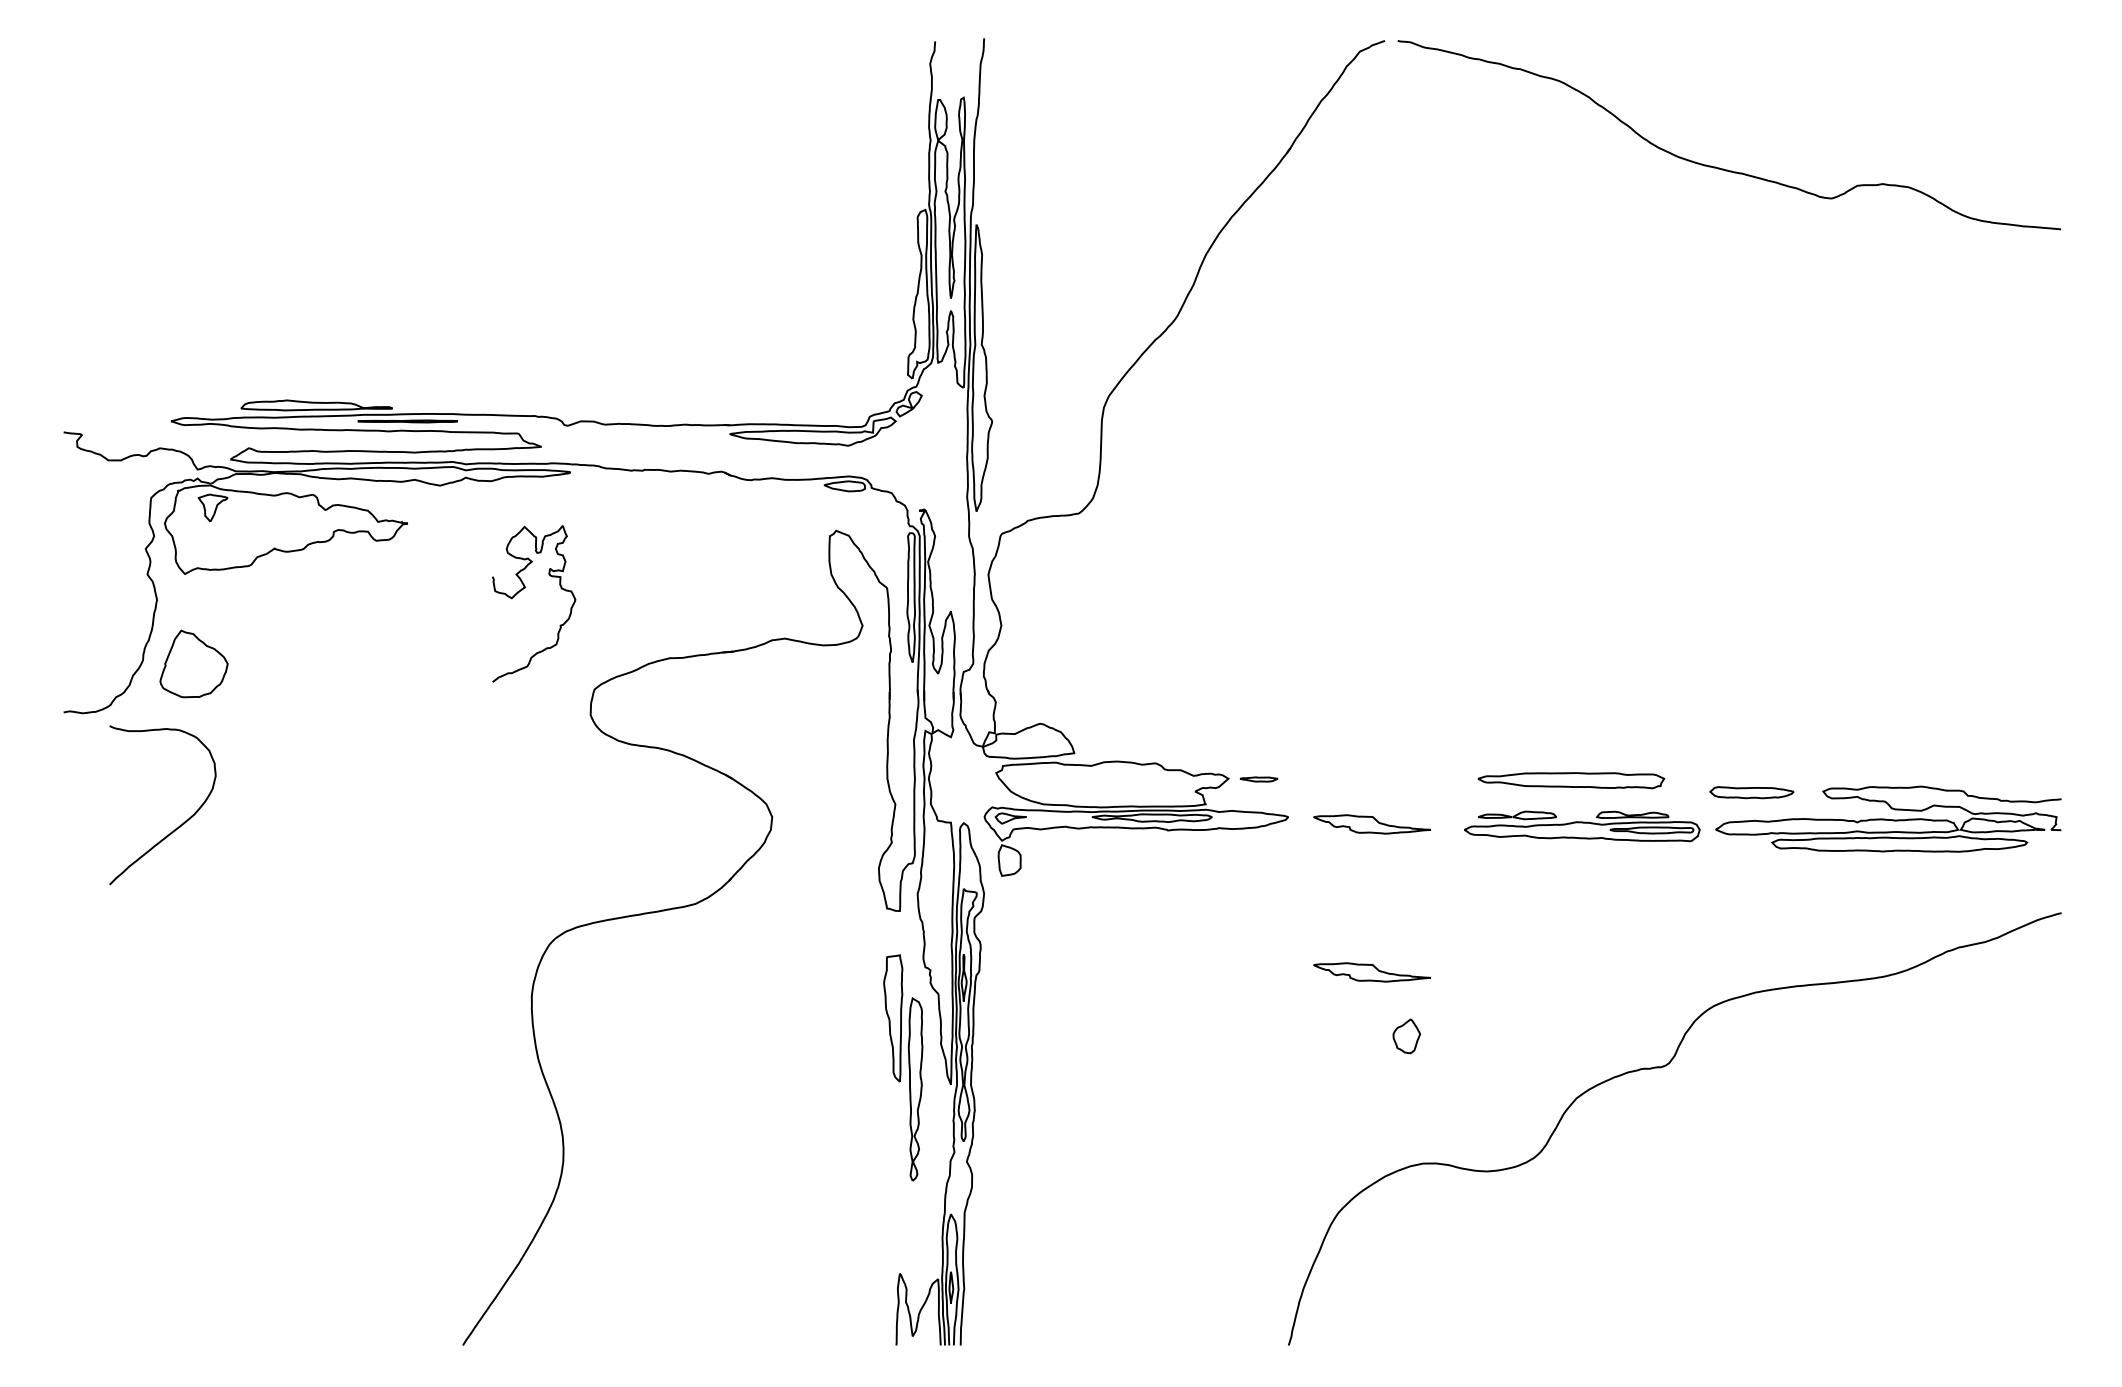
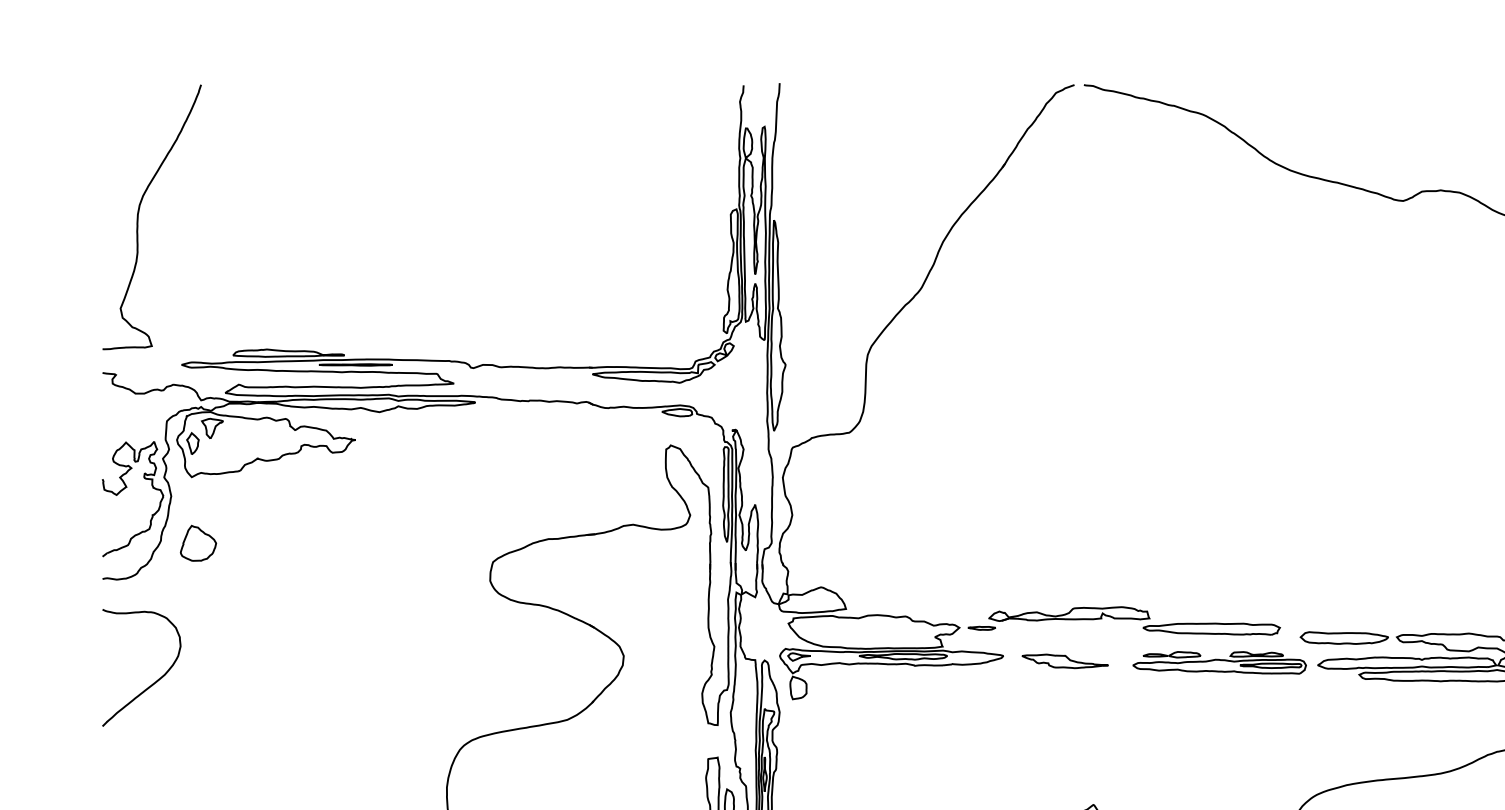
curve: (112, 220) -> (138, 217), added
part: (186, 528) -> (192, 443), added
part: (525, 588) -> (126, 487), moved
part: (193, 663) -> (198, 543), size x0.71
part: (1377, 759) -> (1069, 613), added
part: (1751, 792) -> (1344, 637), size x1.43
curve: (180, 824) -> (154, 682), moved
part: (1372, 972) -> (1065, 770), removed

